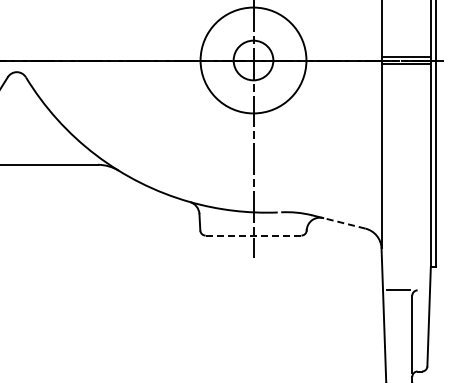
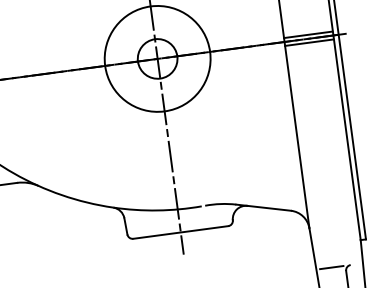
line: (344, 223) -> (269, 208), dashed -> solid
line: (253, 235) -> (180, 232), dashed -> solid

